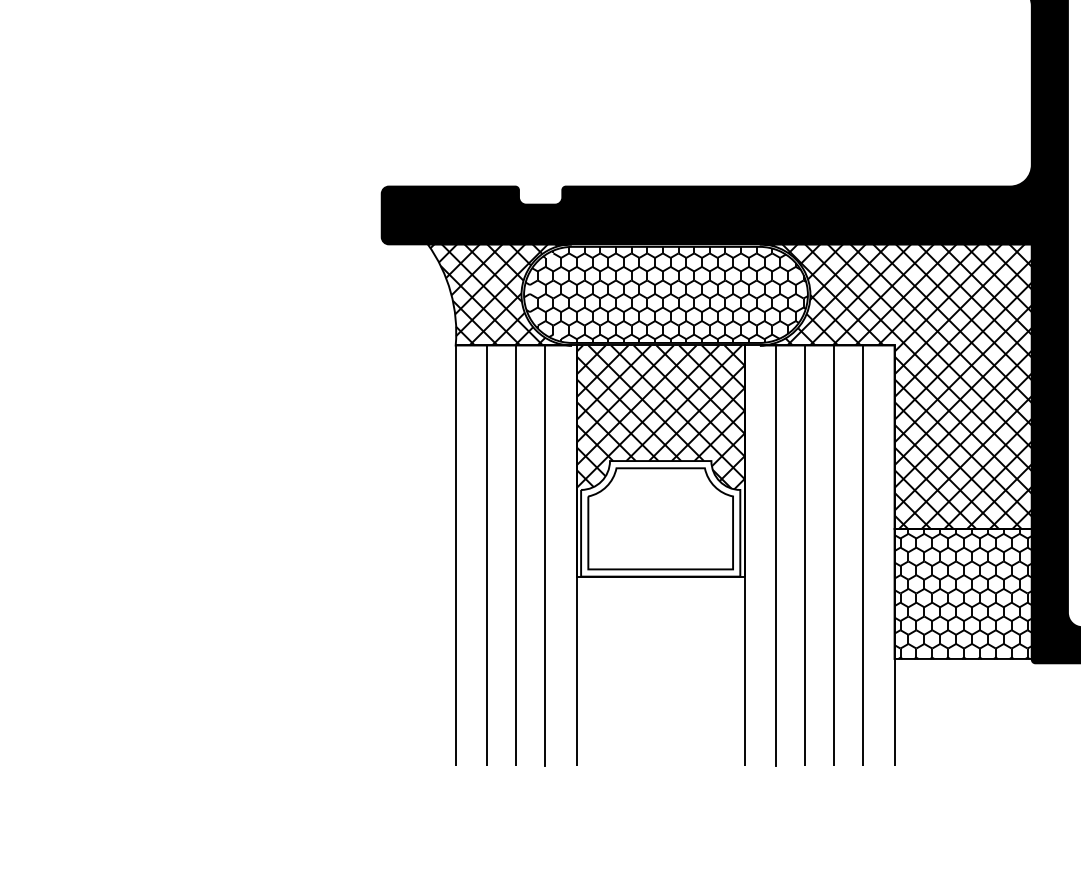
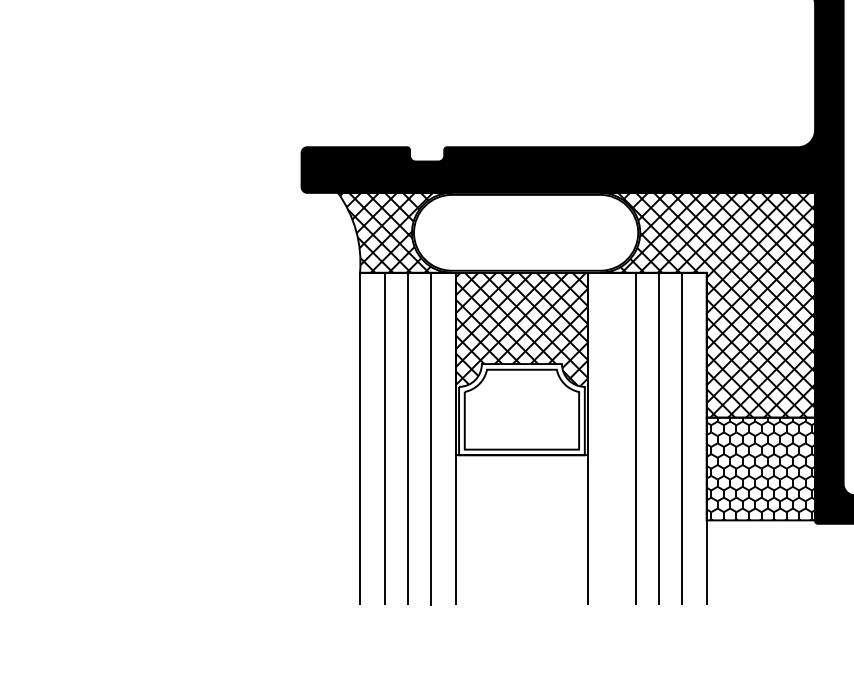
hatch: (666, 294) -> (526, 232), removed
line: (776, 555) -> (613, 438), removed

